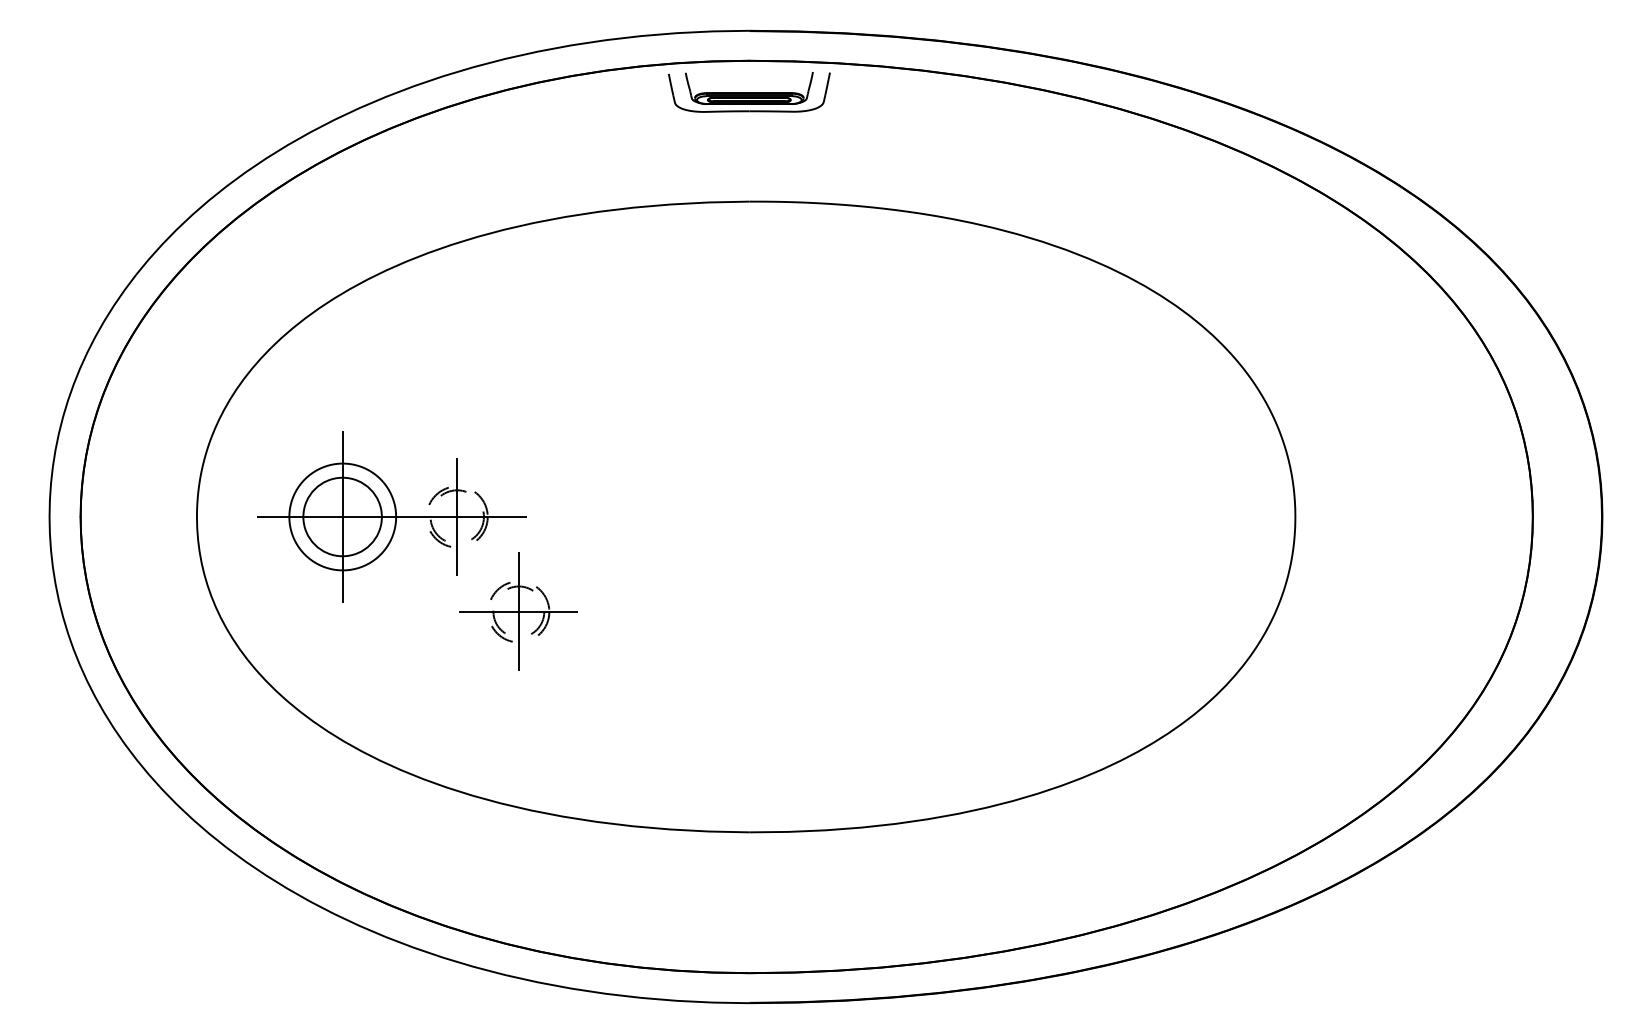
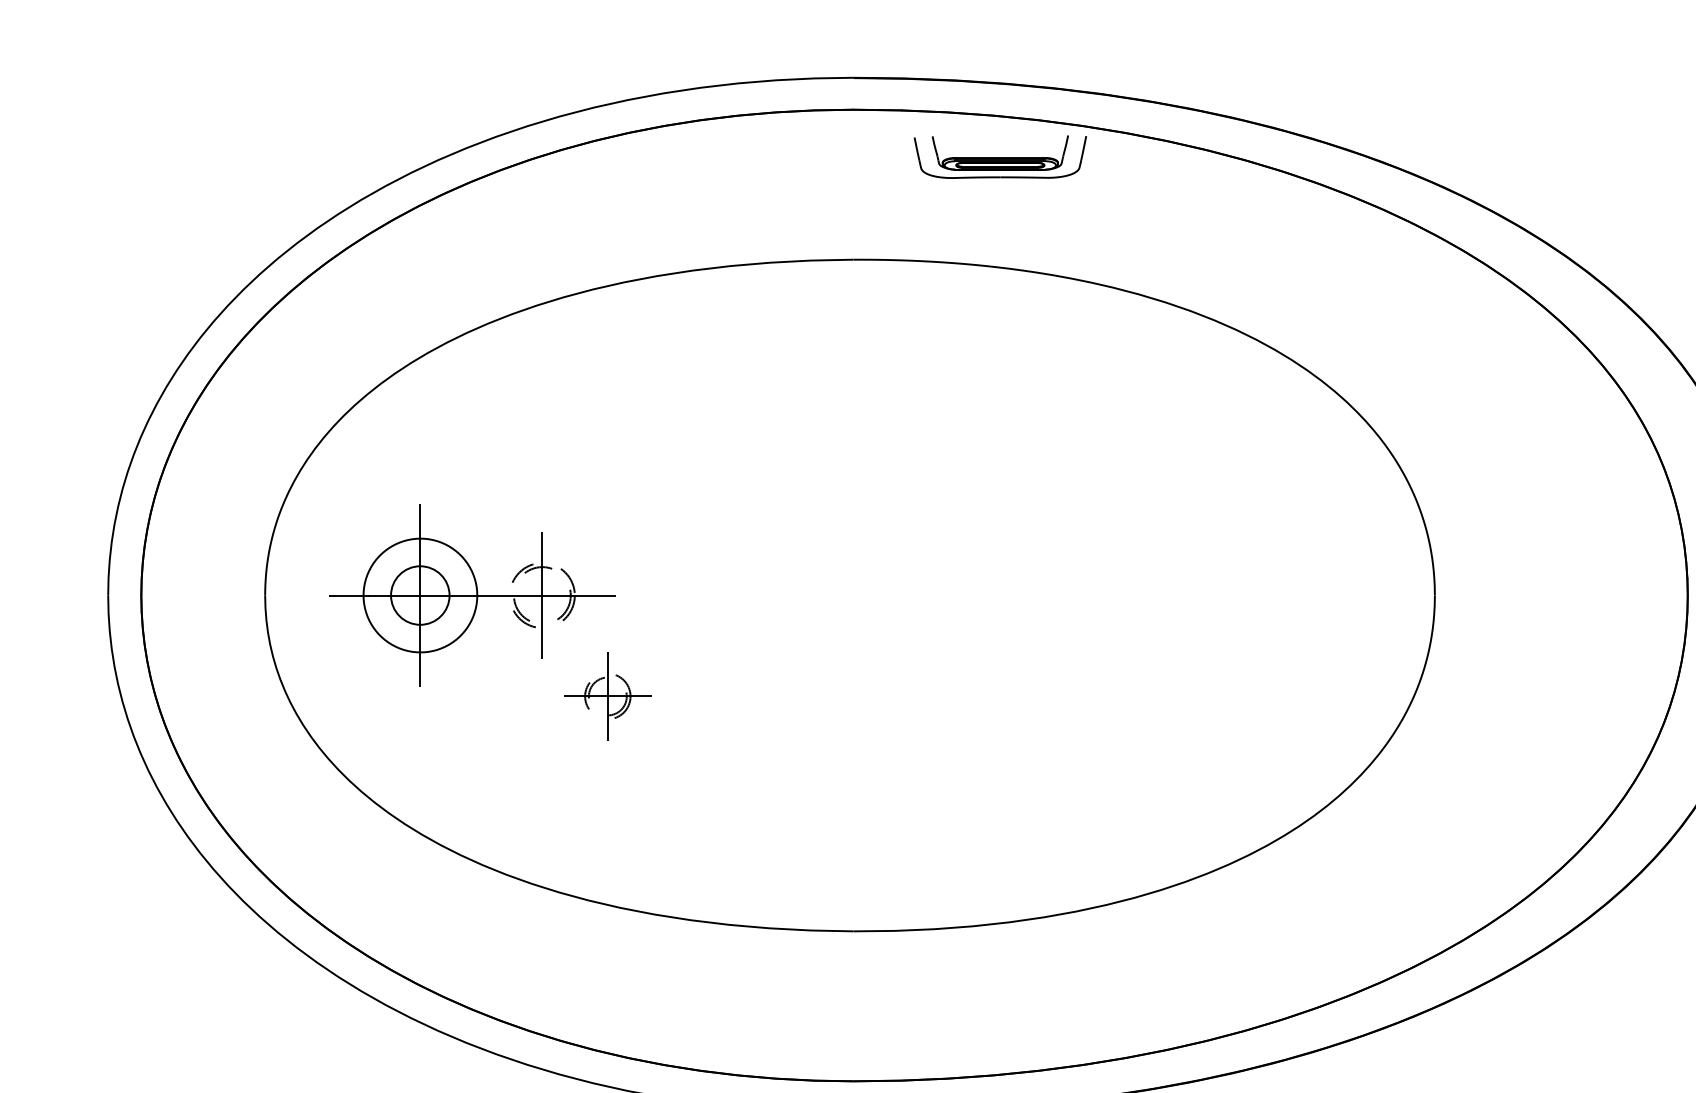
part: (749, 92) -> (1000, 157), moved
circle: (342, 516) -> (420, 595), size x0.7
part: (518, 611) -> (607, 696), size x0.7

